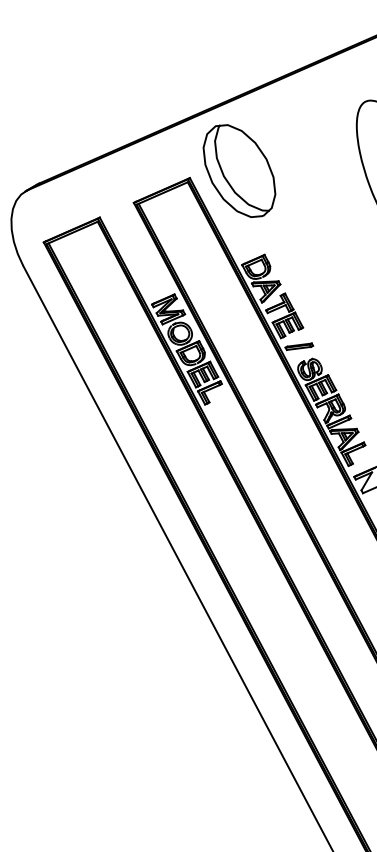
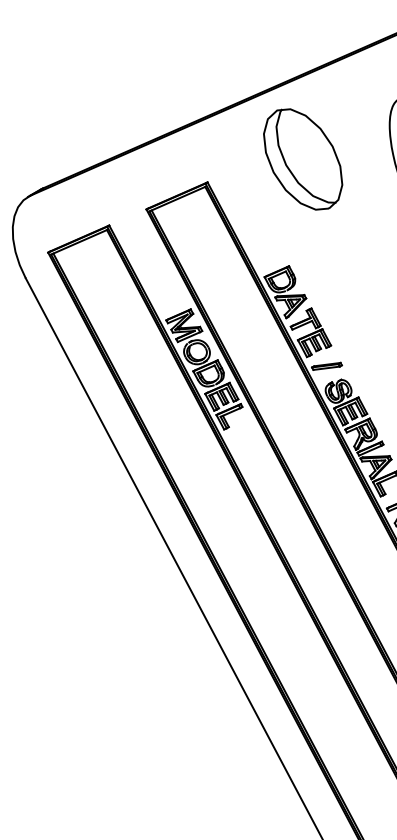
part: (239, 170) -> (303, 158), moved

